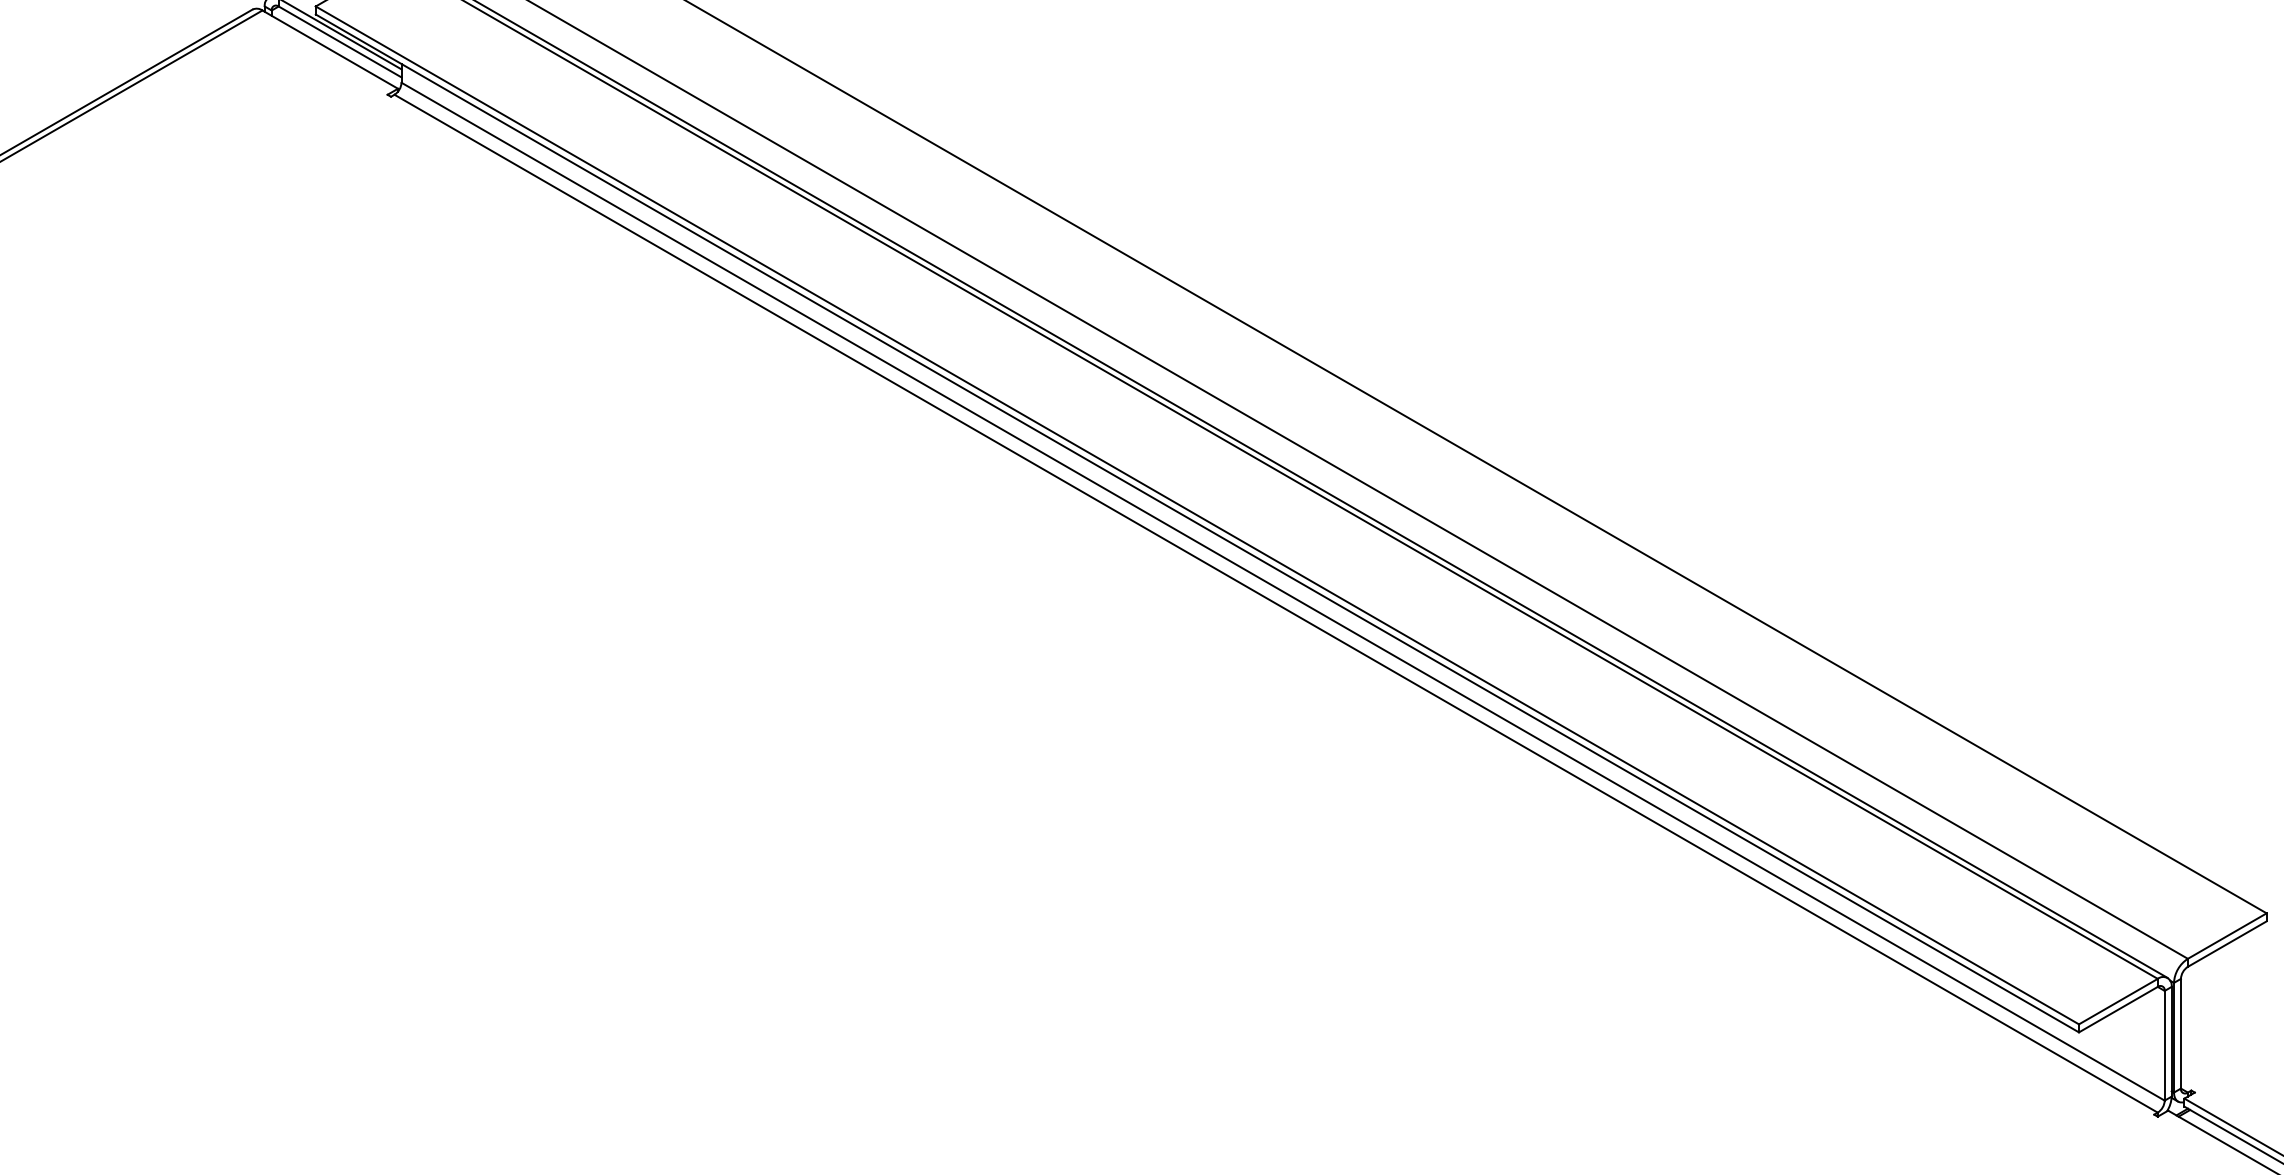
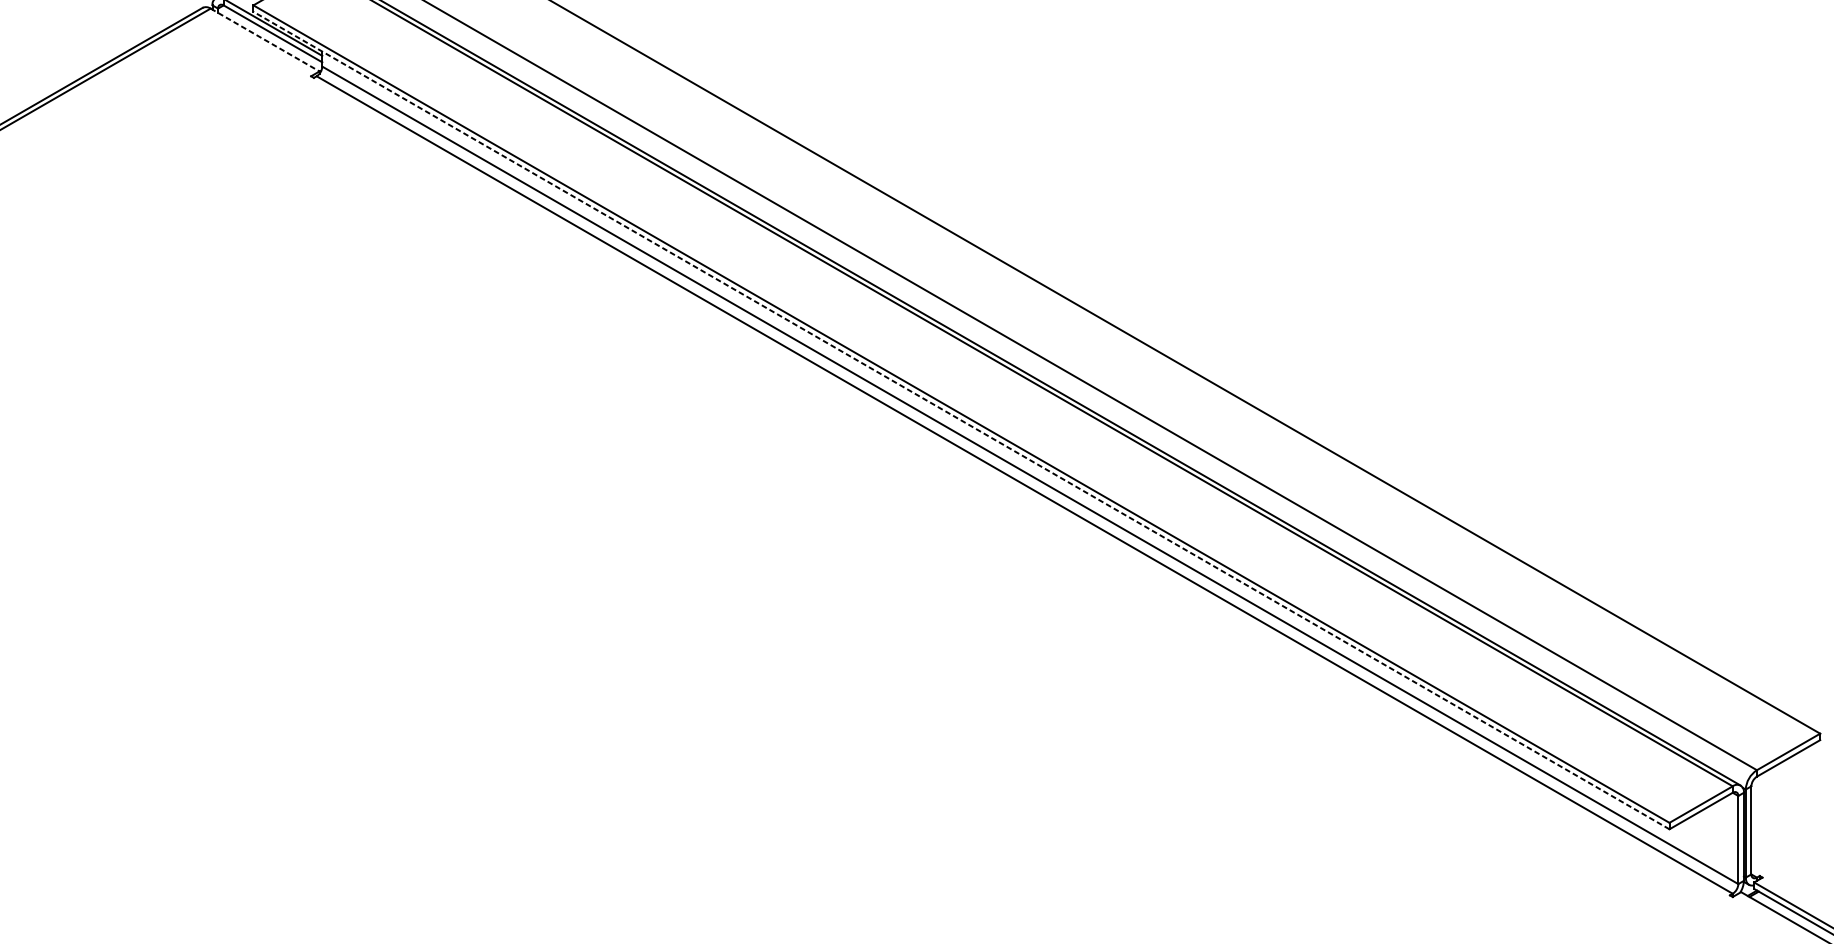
line: (330, 49) -> (265, 39), solid -> dashed
line: (1197, 523) -> (961, 420), solid -> dashed

